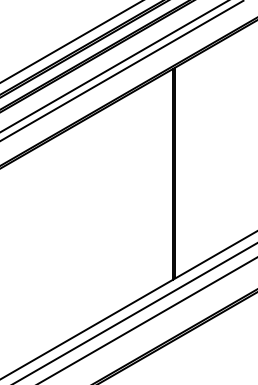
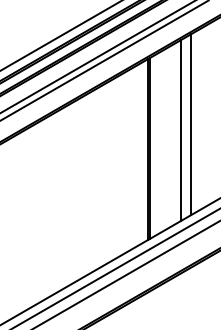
line: (223, 145) -> (191, 124), added
line: (211, 151) -> (181, 129), added

